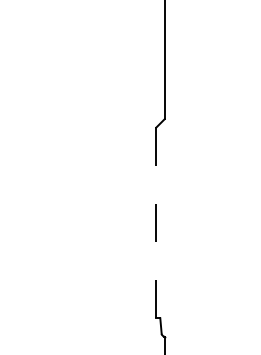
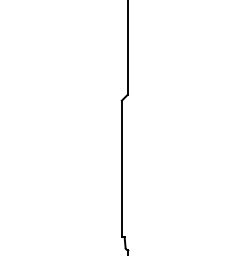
line: (155, 222) -> (121, 168), dashed -> solid

